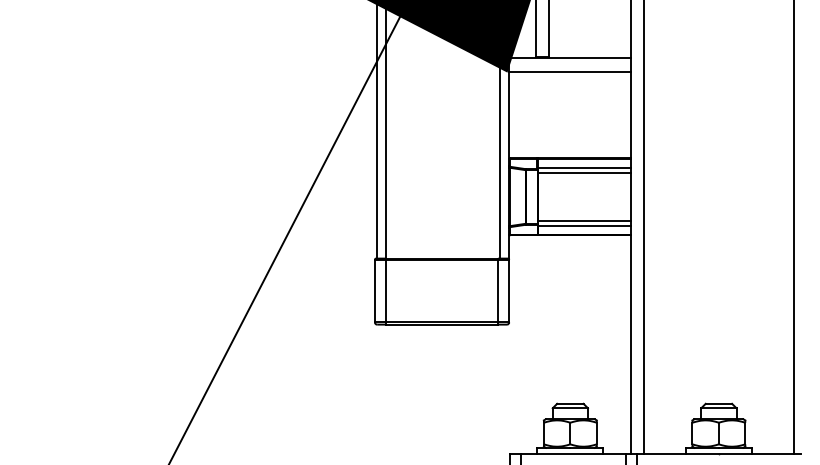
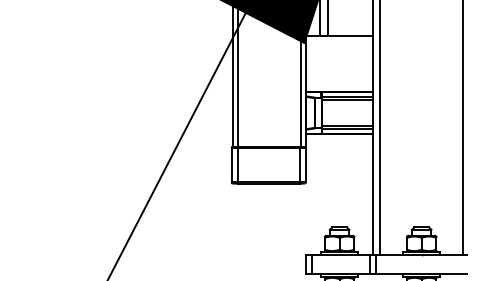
line: (570, 72) -> (339, 44), removed

